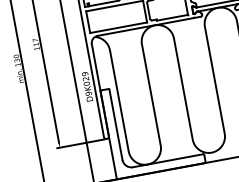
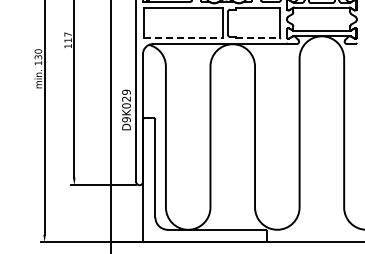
line: (172, 17) -> (258, 38), solid -> dashed
line: (118, 27) -> (183, 38), solid -> dashed

